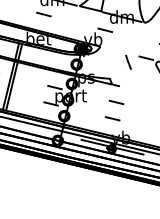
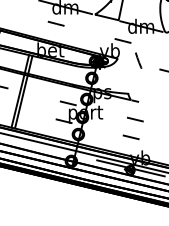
line: (128, 61) -> (138, 59), moved

